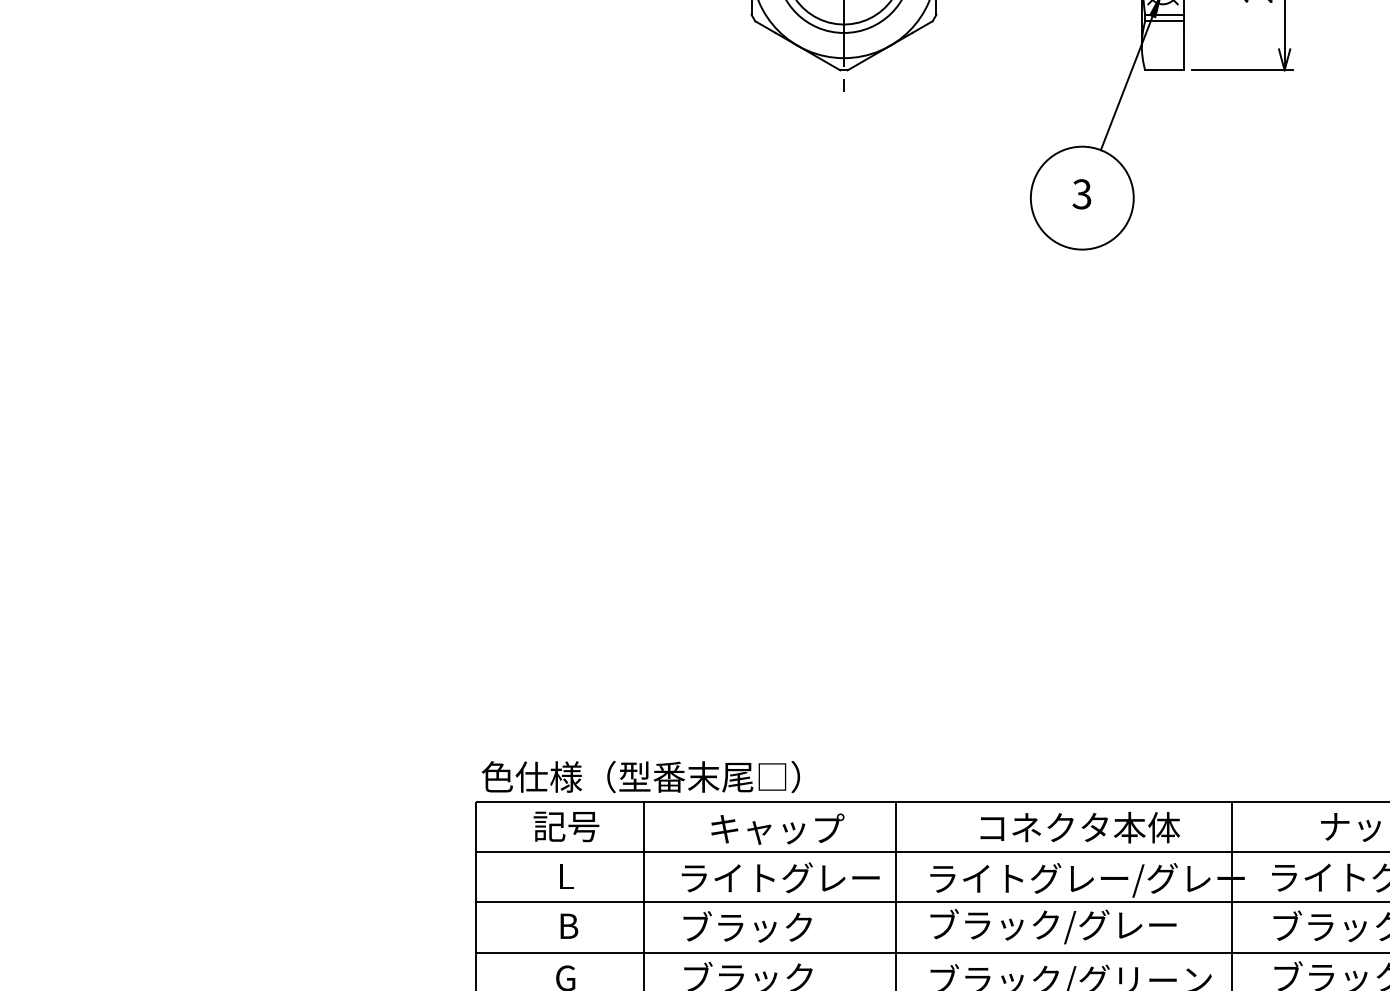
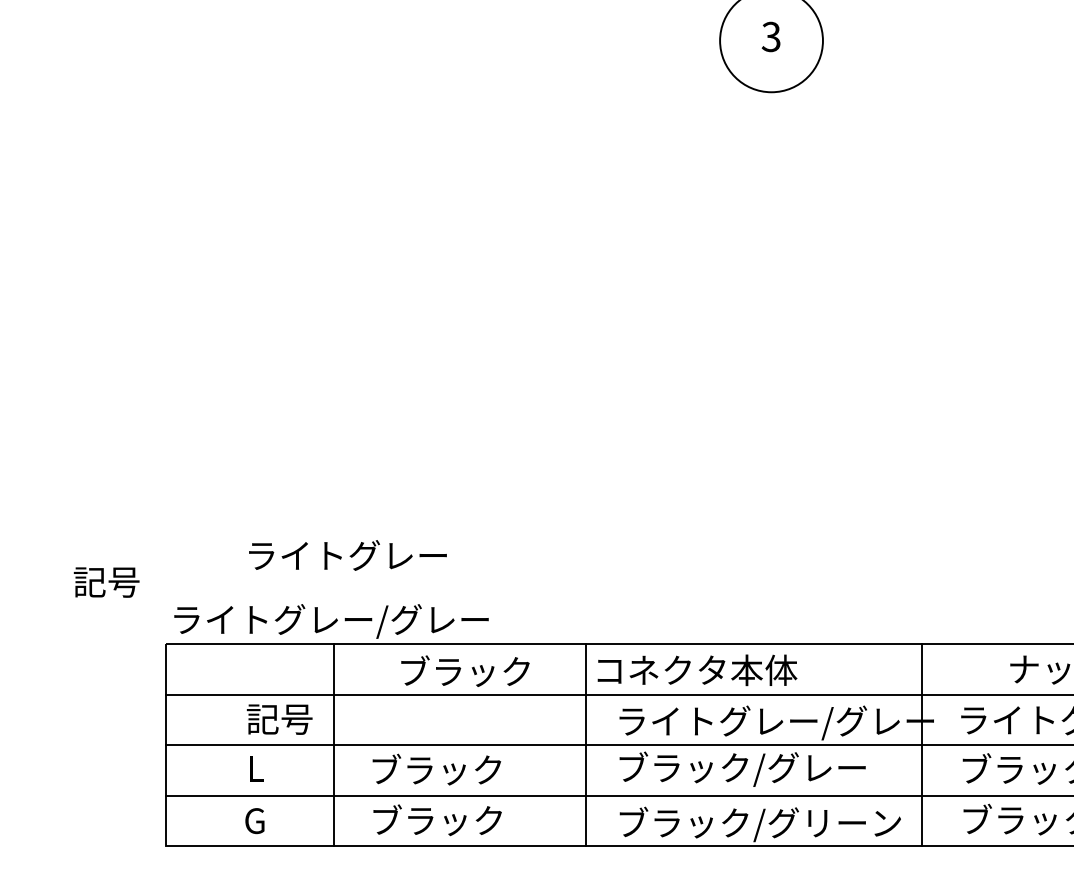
text: (640, 778) -> (329, 621), 色仕様（型番末尾□） -> ライトグレー/グレー
text: (566, 826) -> (106, 582), moved
text: (1080, 827) -> (697, 670), moved
text: (777, 828) -> (466, 671), キャップ -> ブラック
text: (590, 876) -> (279, 719), L -> 記号
text: (780, 877) -> (347, 555), moved
text: (569, 925) -> (258, 768), B -> L

